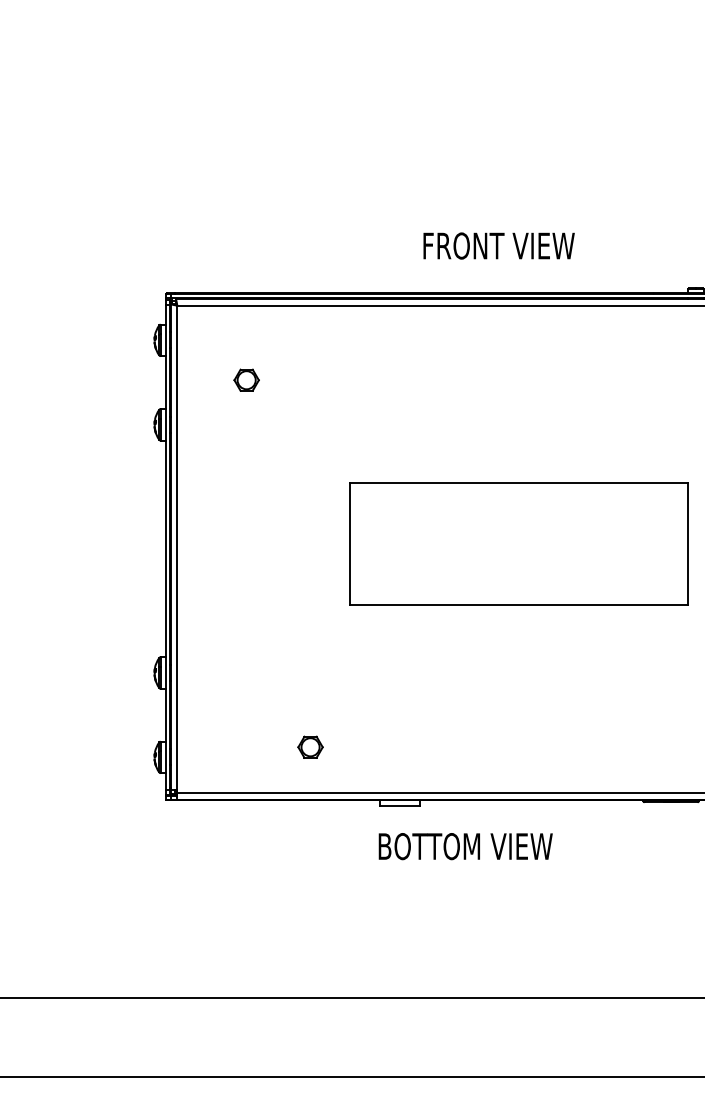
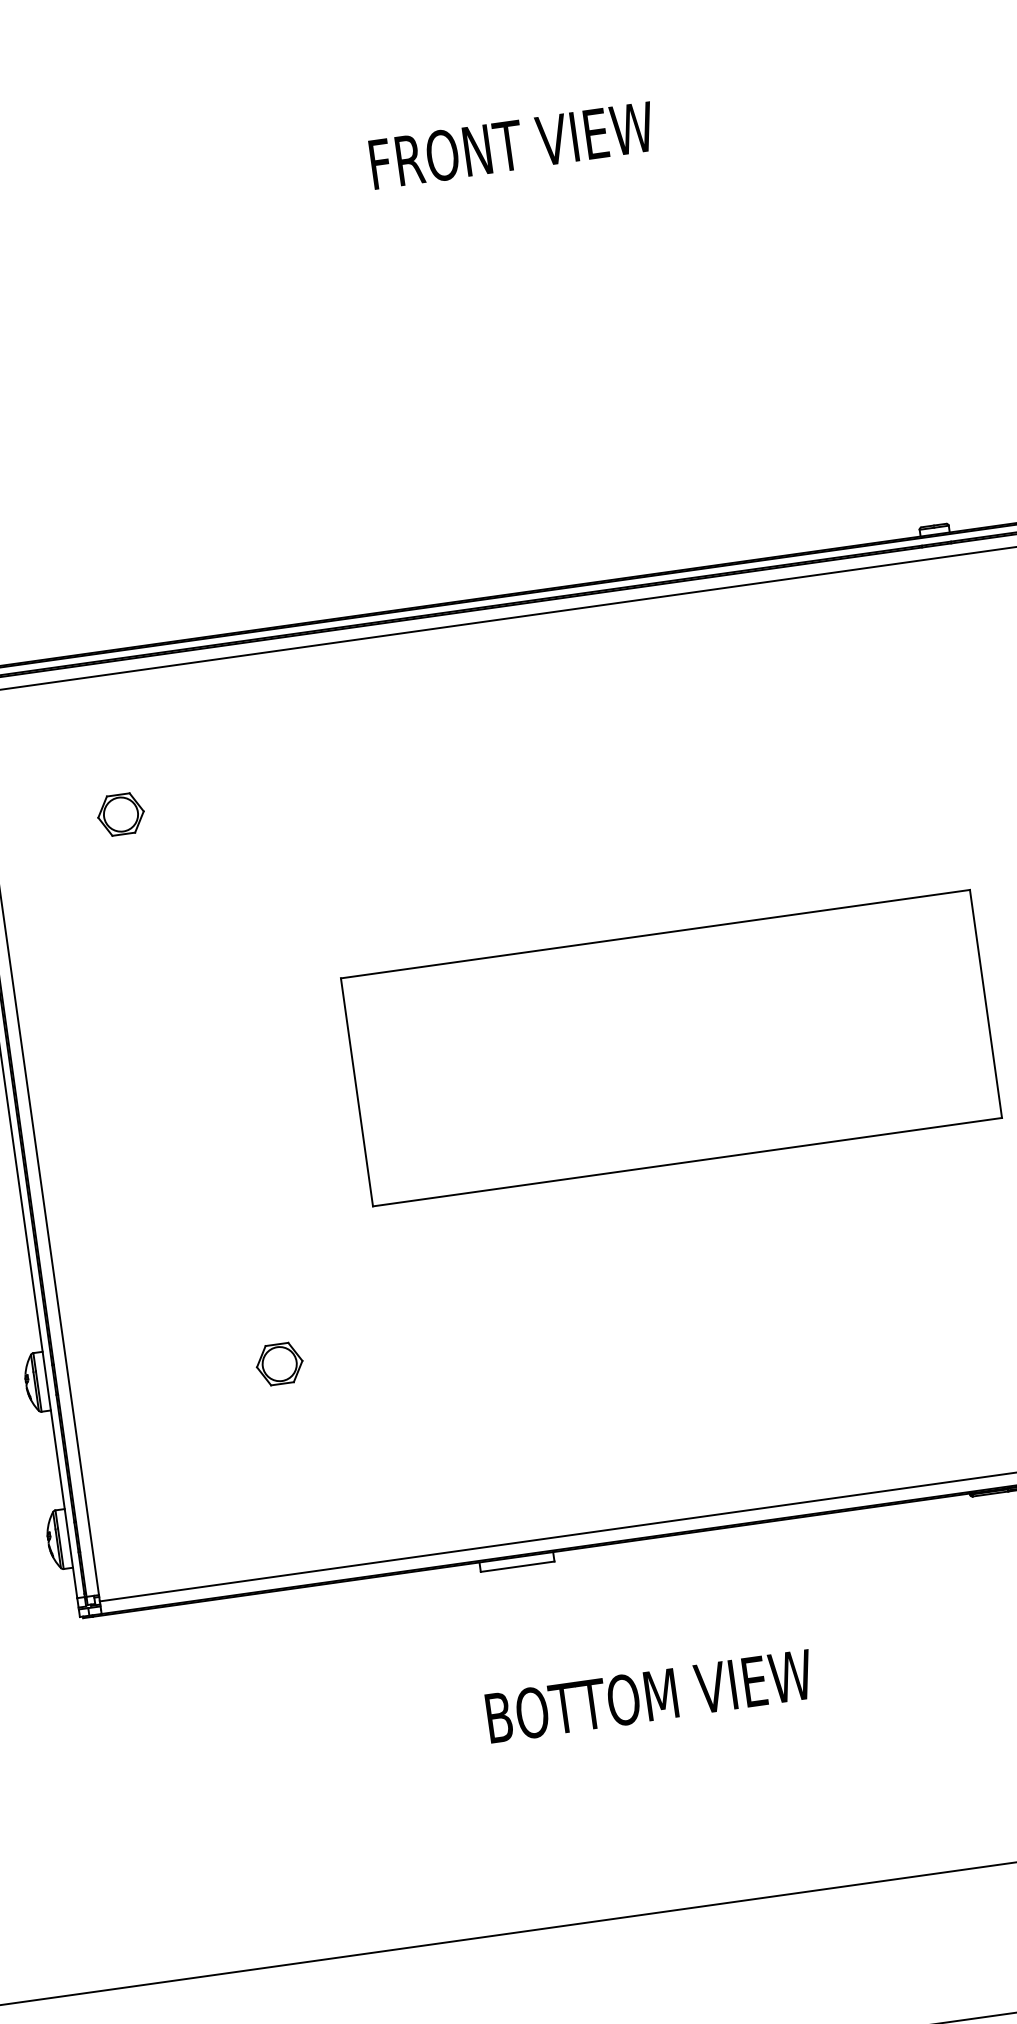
text: (498, 245) -> (510, 144), moved
part: (310, 746) -> (279, 1362), moved
text: (465, 846) -> (649, 1696), moved

